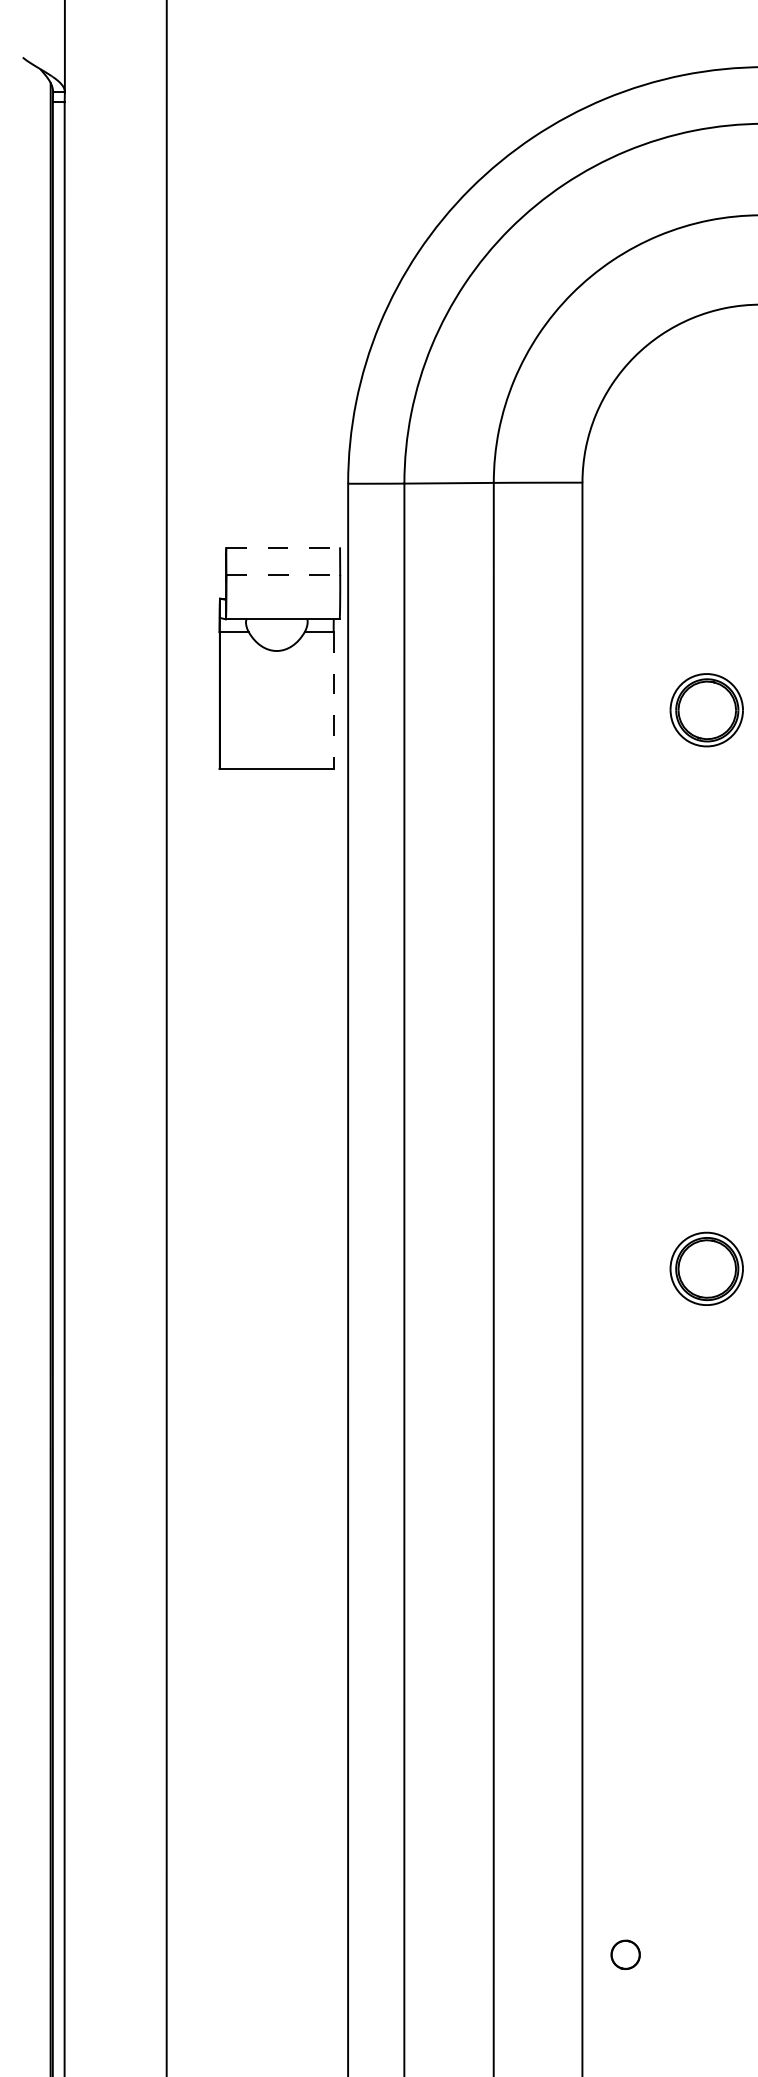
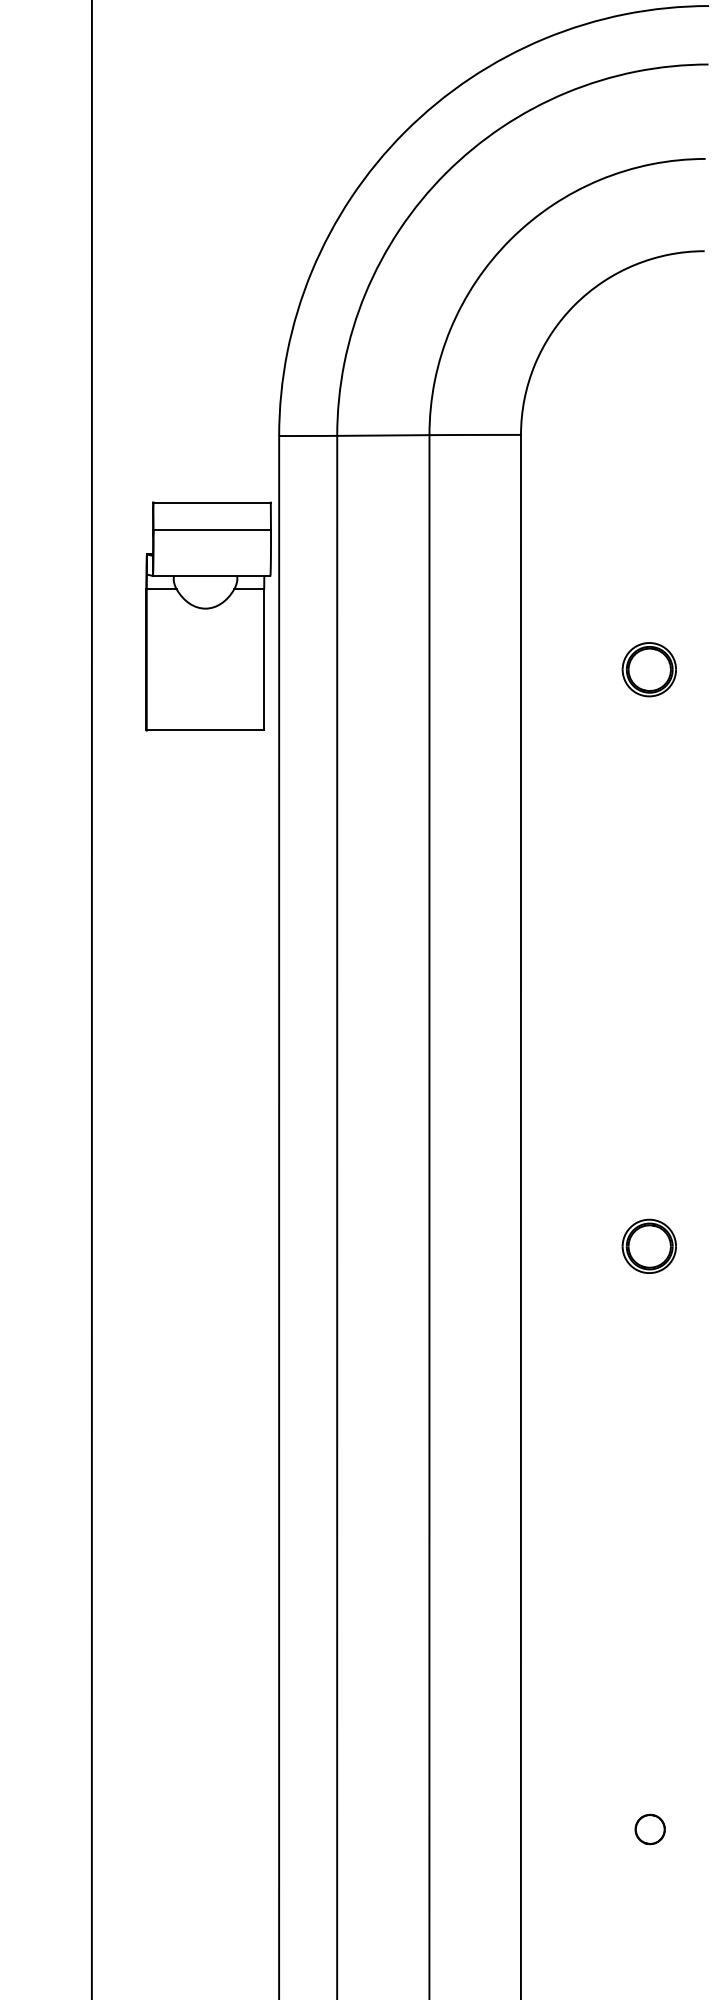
line: (283, 548) -> (212, 502), dashed -> solid
line: (283, 575) -> (212, 530), dashed -> solid
line: (333, 701) -> (264, 660), dashed -> solid
part: (706, 709) -> (649, 669), size x0.71
part: (706, 1268) -> (649, 1245), size x0.71
part: (625, 1954) -> (650, 1829), moved

